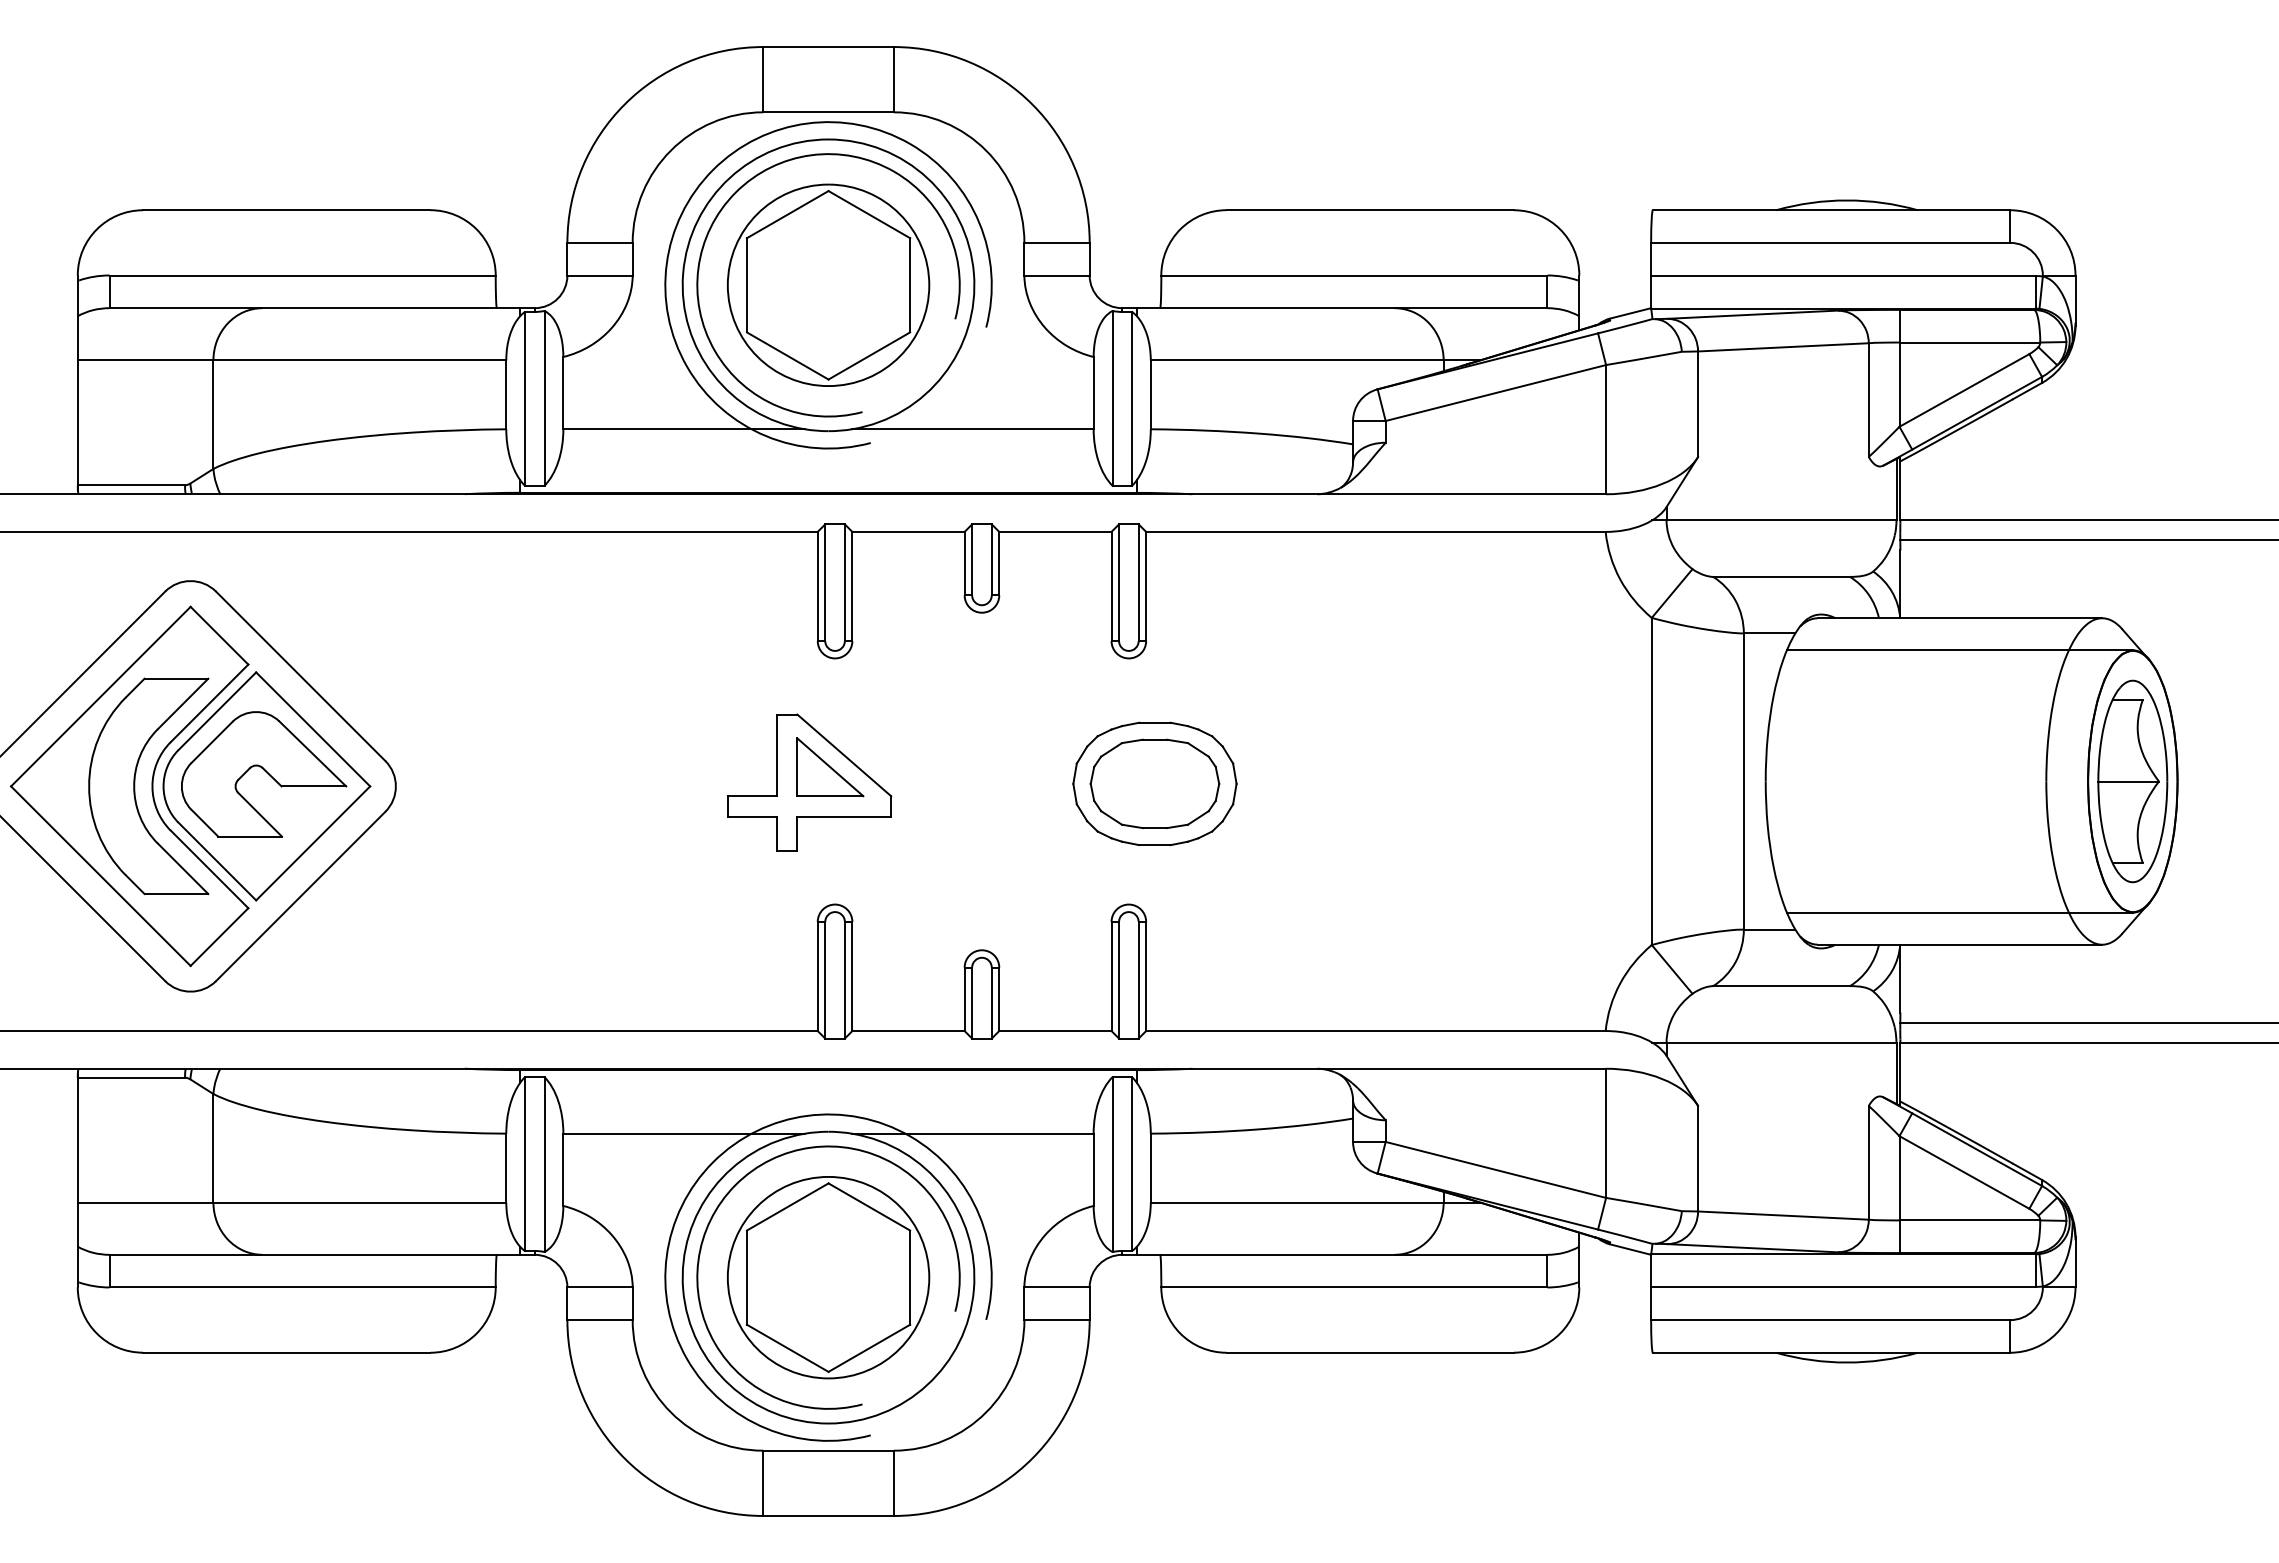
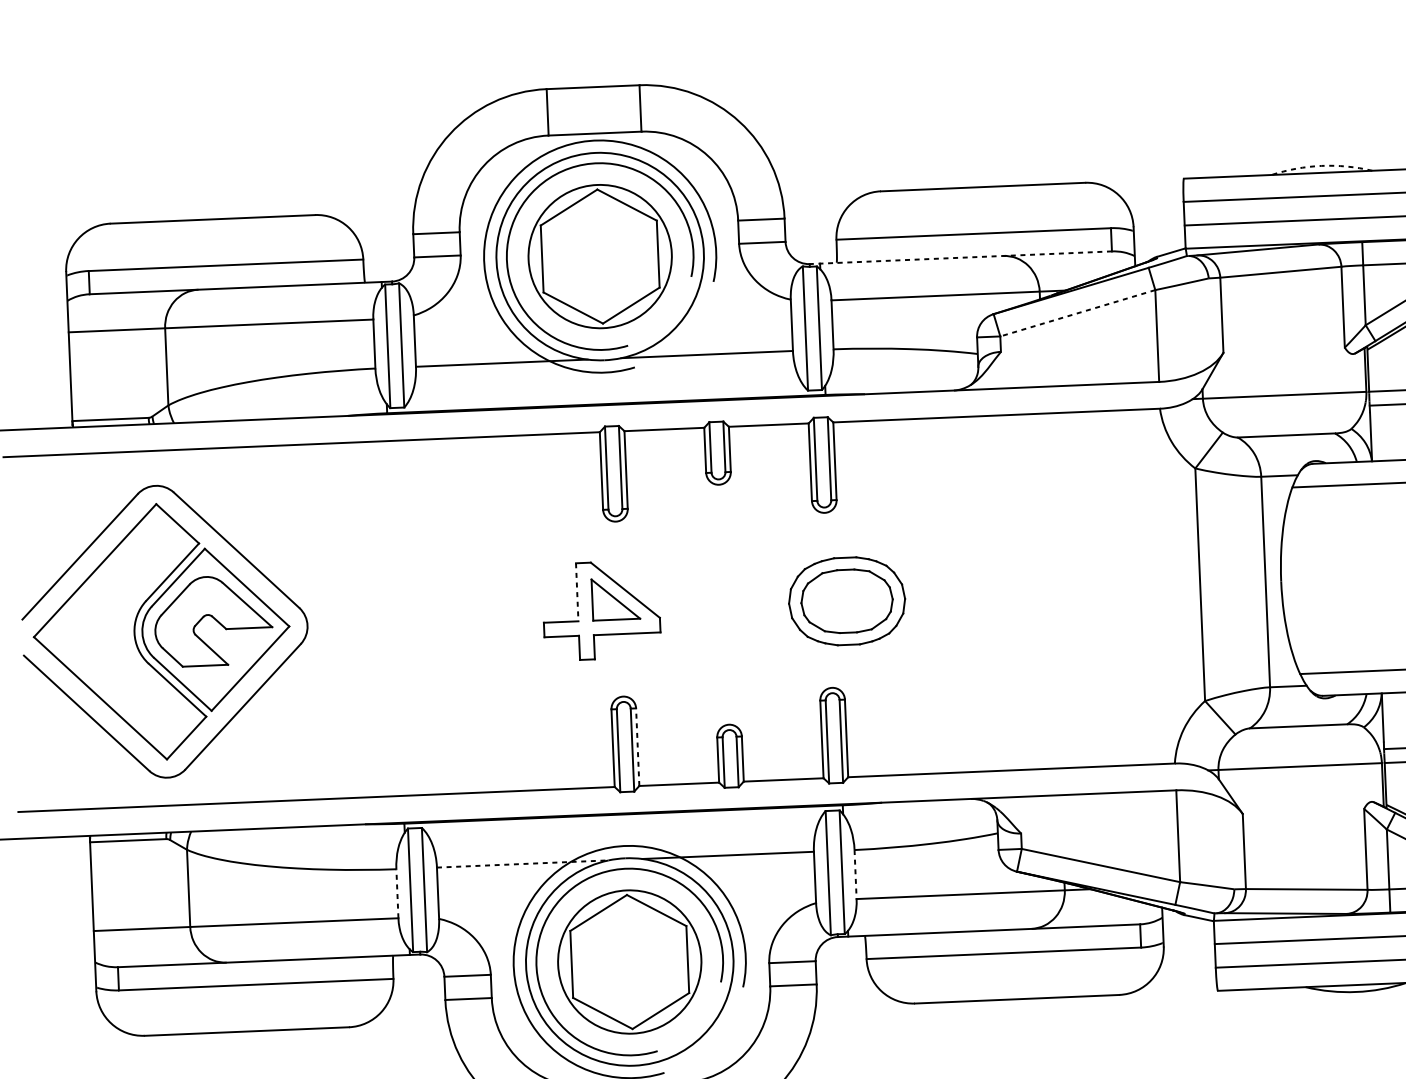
arc: (1847, 200) -> (1322, 165), solid -> dashed
line: (1334, 308) -> (960, 257), solid -> dashed
line: (1495, 393) -> (1077, 313), solid -> dashed
line: (776, 755) -> (577, 592), solid -> dashed
part: (135, 786) -> (122, 633), removed
line: (852, 976) -> (637, 747), solid -> dashed
line: (684, 1133) -> (523, 863), solid -> dashed
line: (506, 1167) -> (397, 893), solid -> dashed
line: (1150, 1168) -> (855, 874), solid -> dashed

